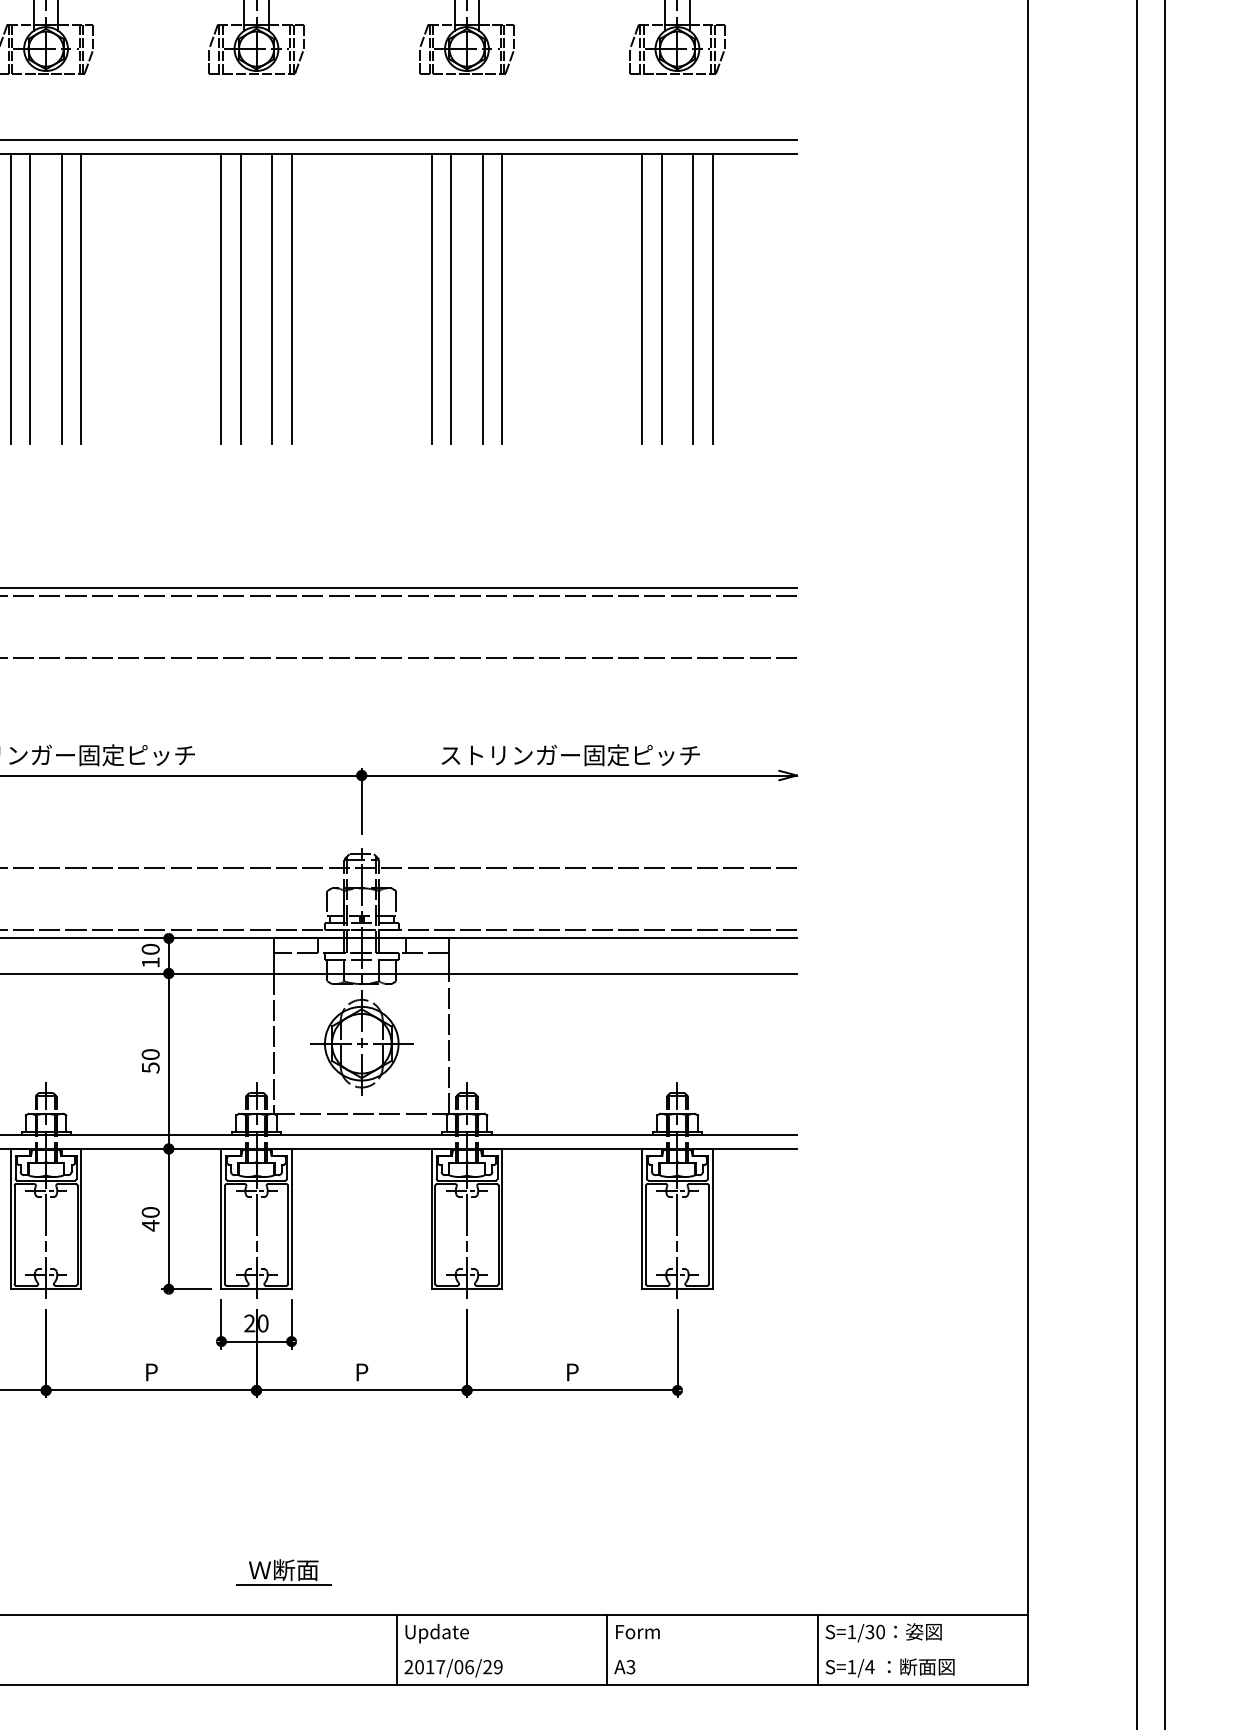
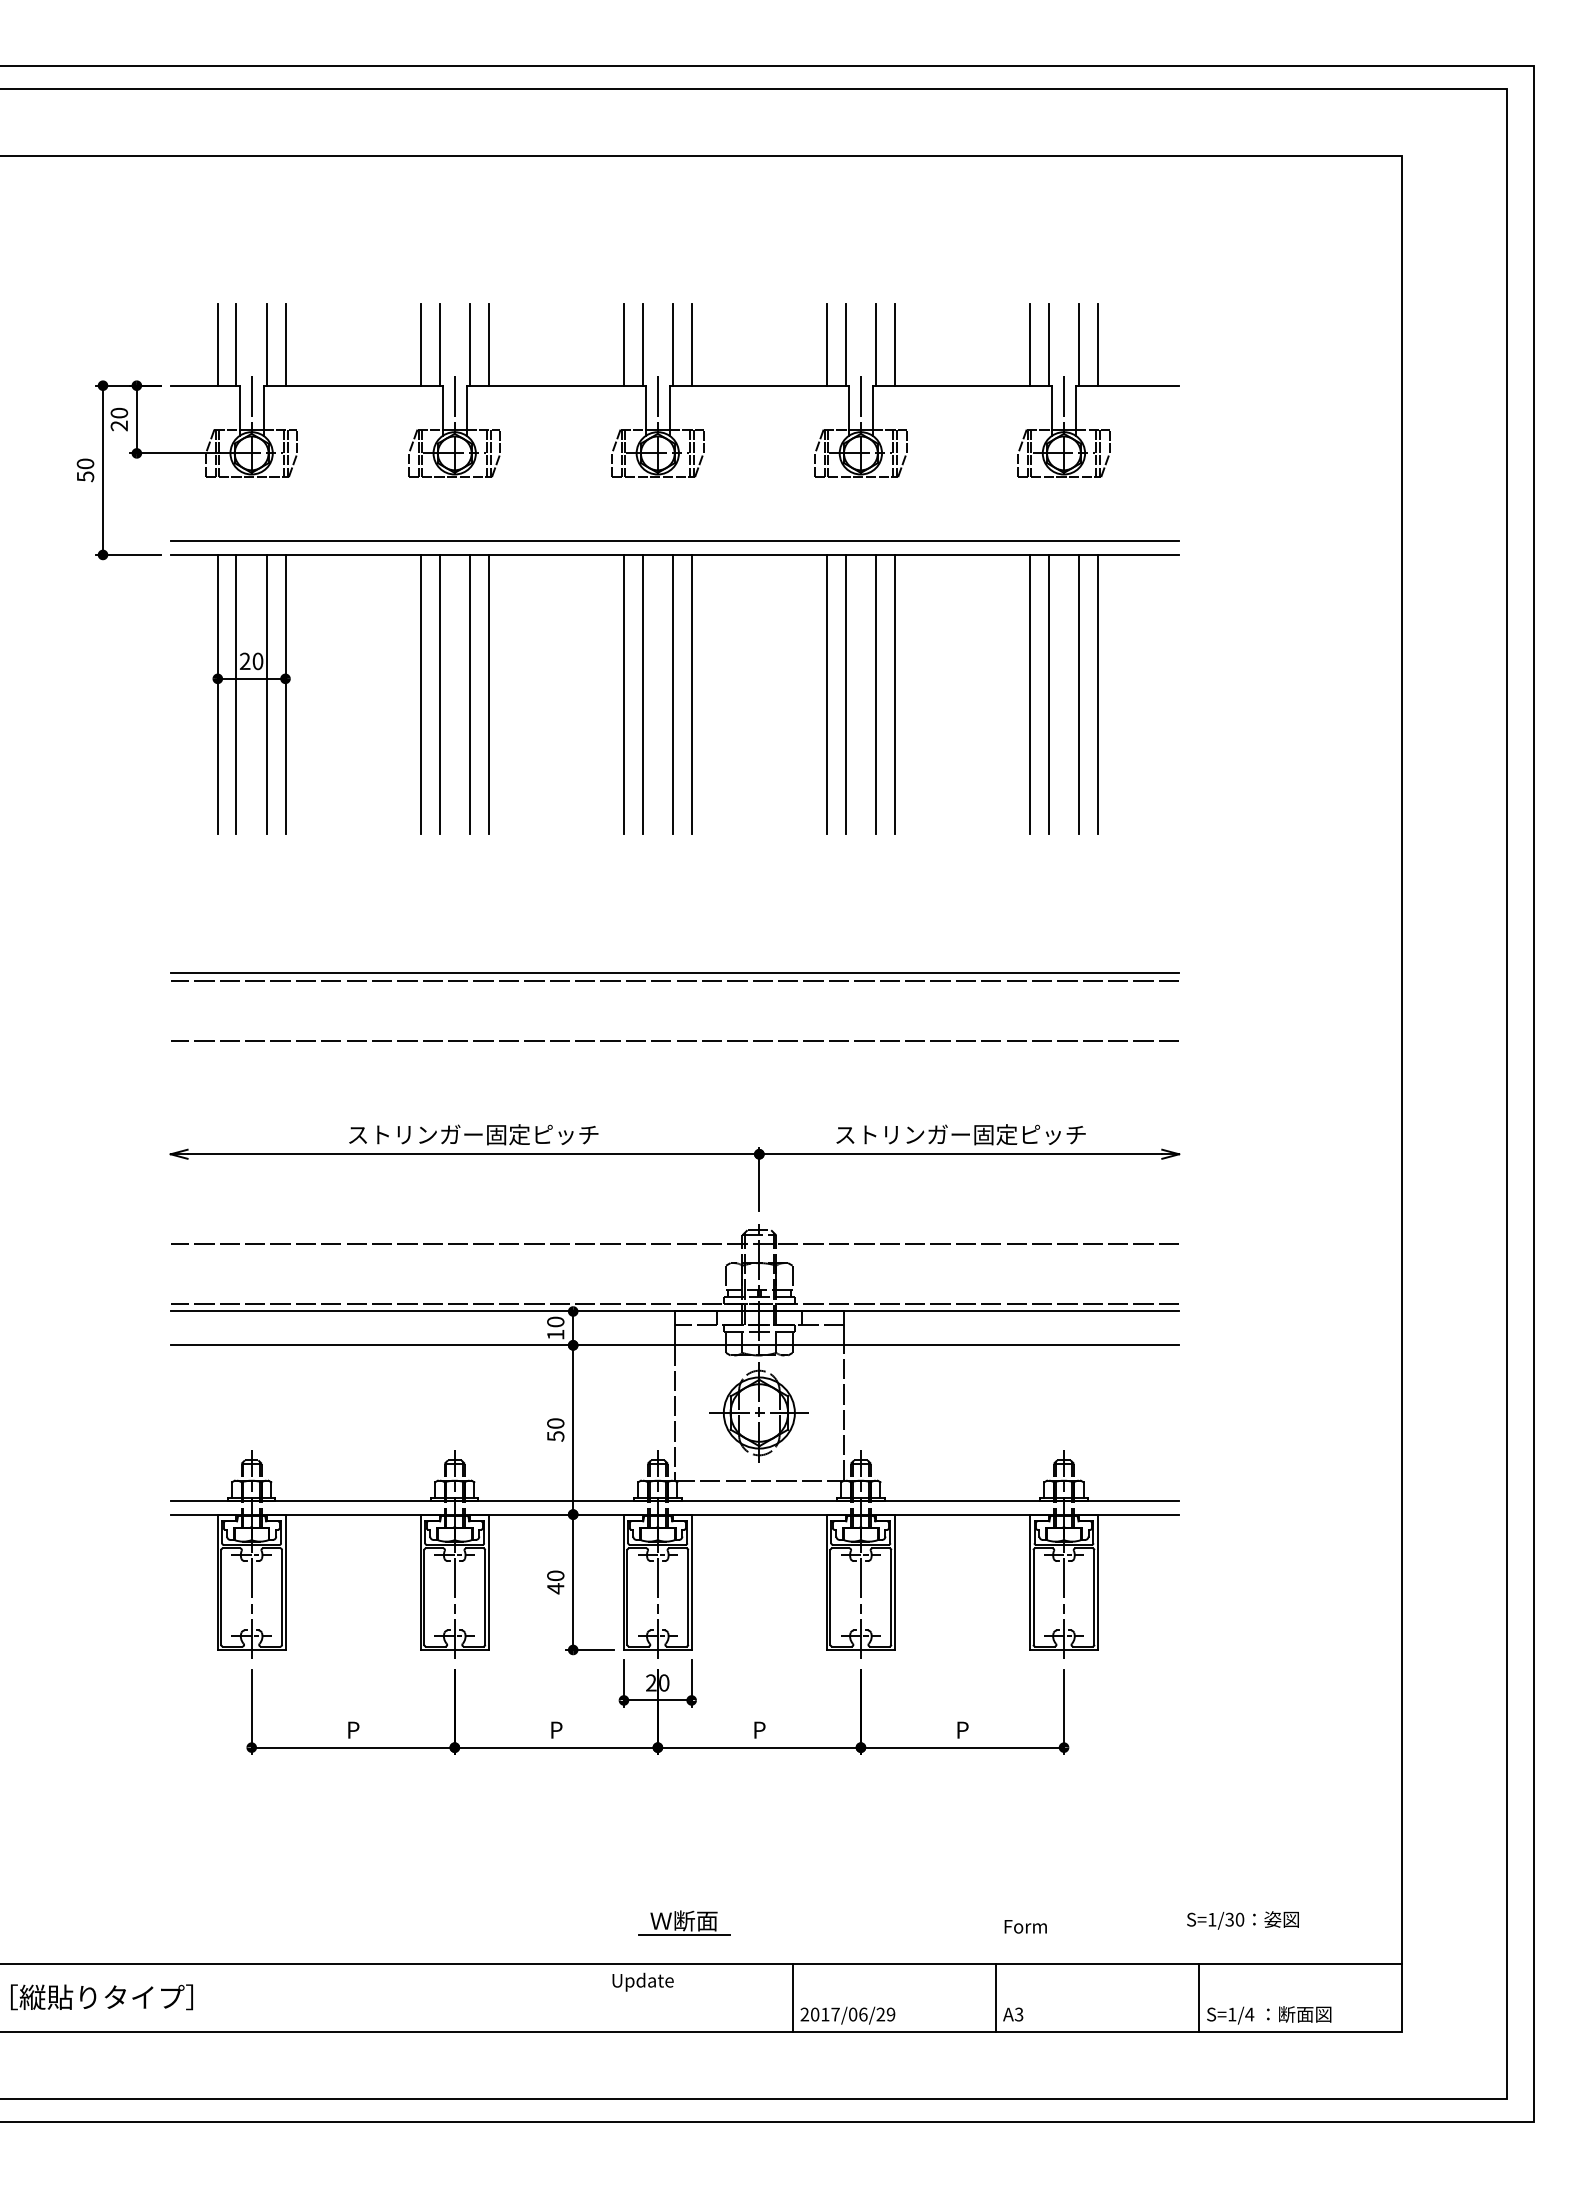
text: (637, 1631) -> (1025, 1926), moved
text: (436, 1632) -> (642, 1981), moved
text: (883, 1632) -> (1242, 1920), moved

